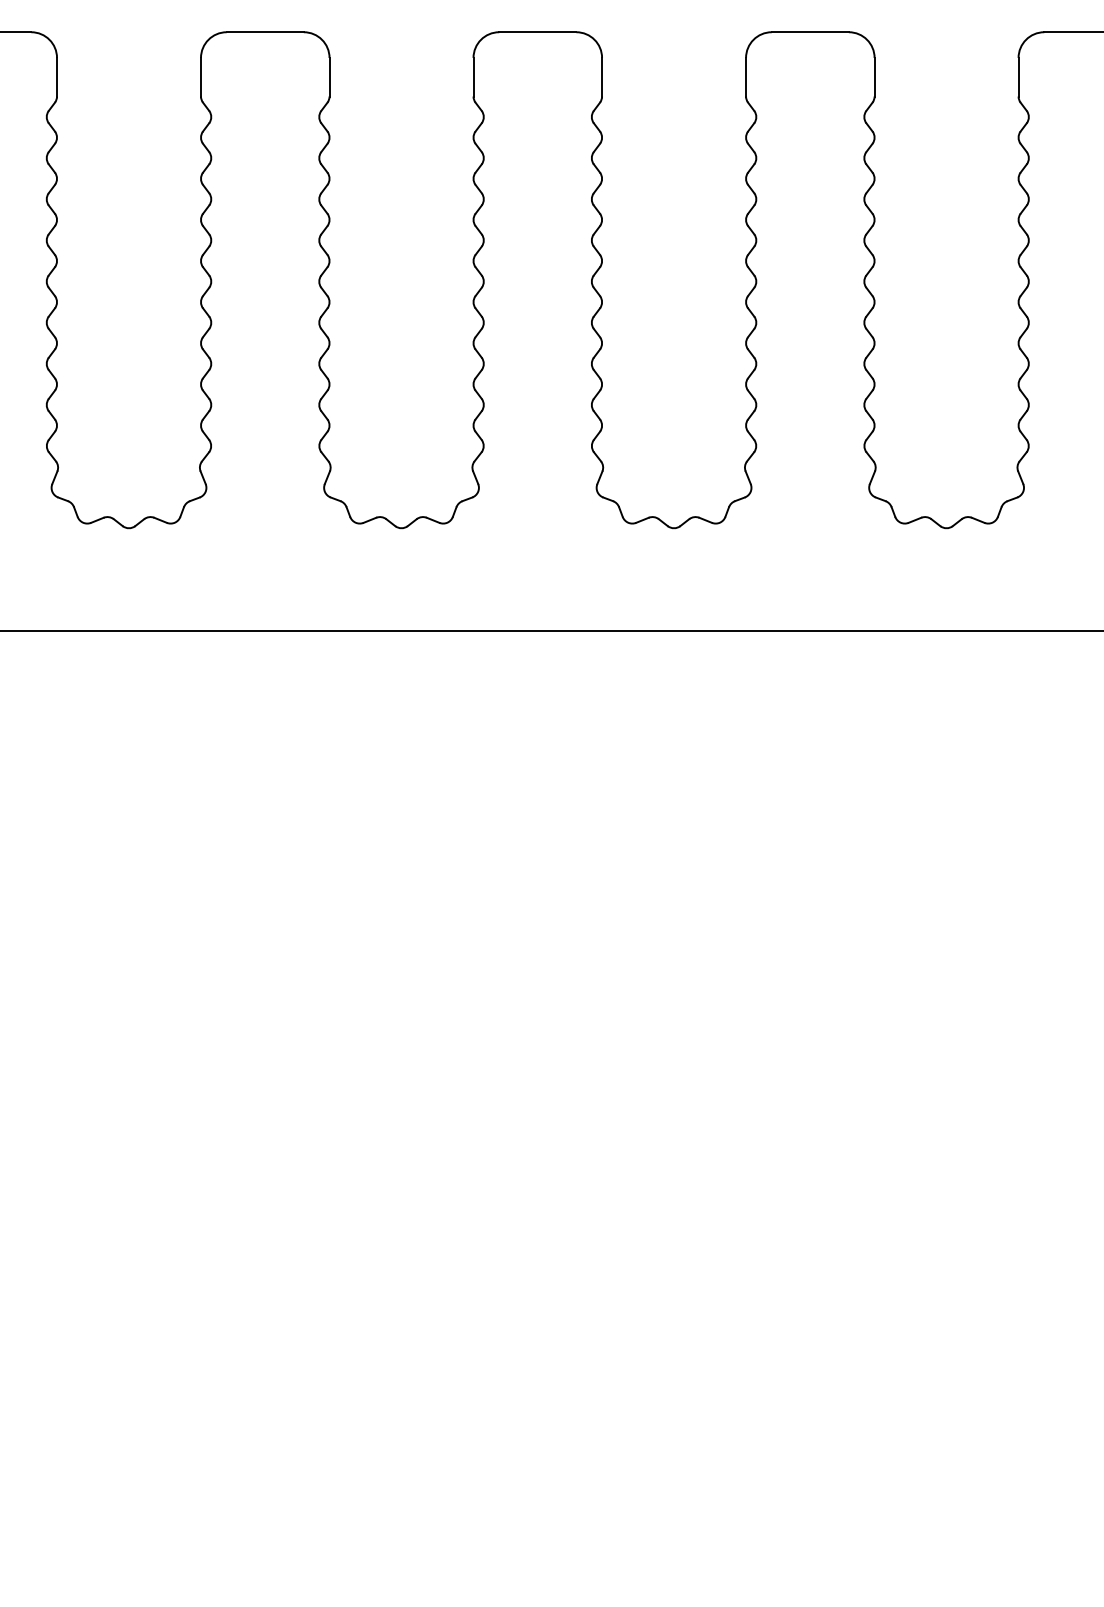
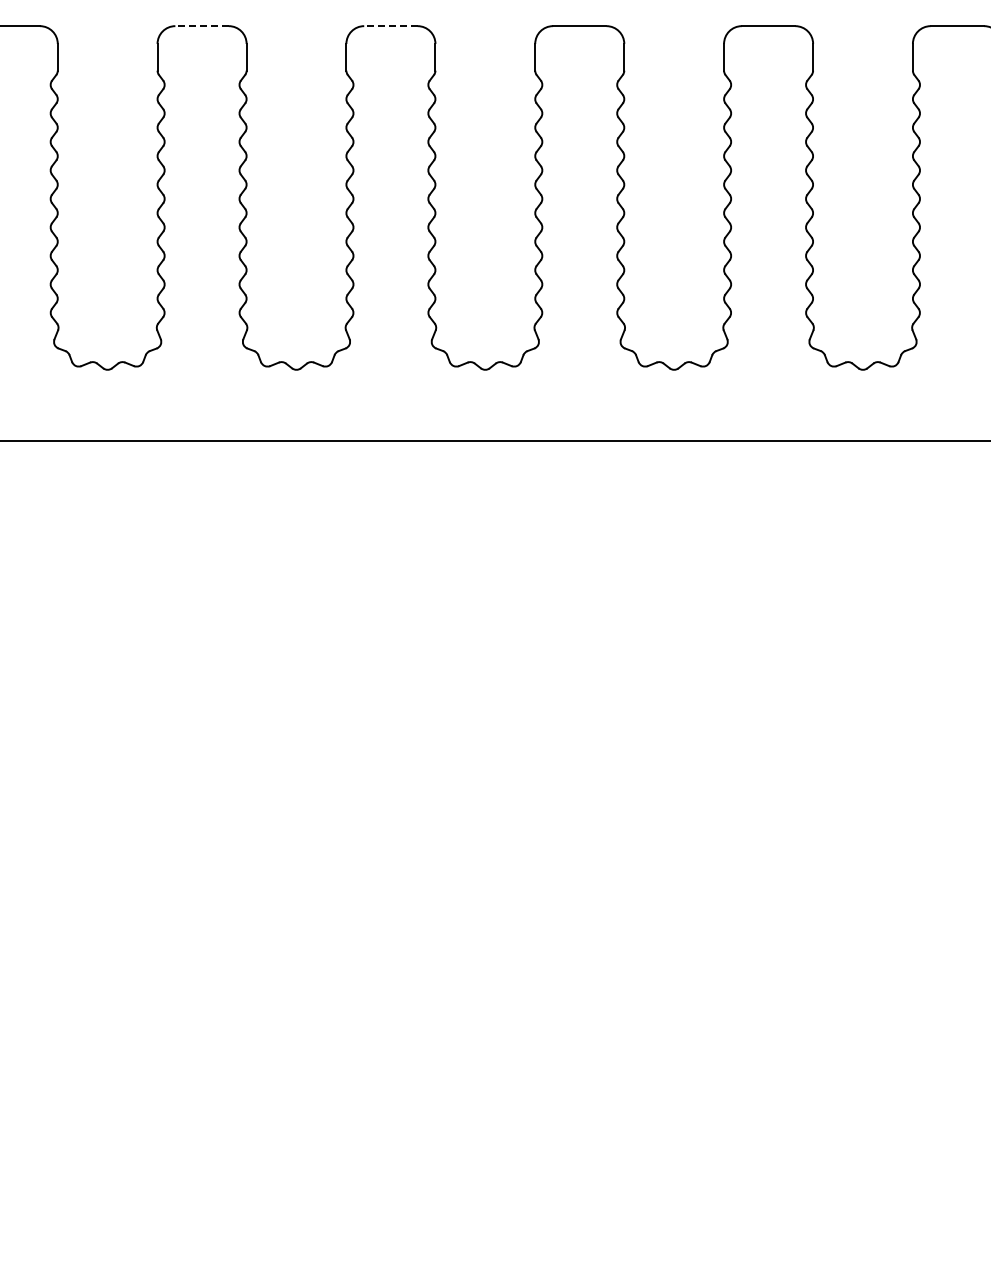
line: (265, 32) -> (202, 26), solid -> dashed
line: (537, 32) -> (390, 26), solid -> dashed

